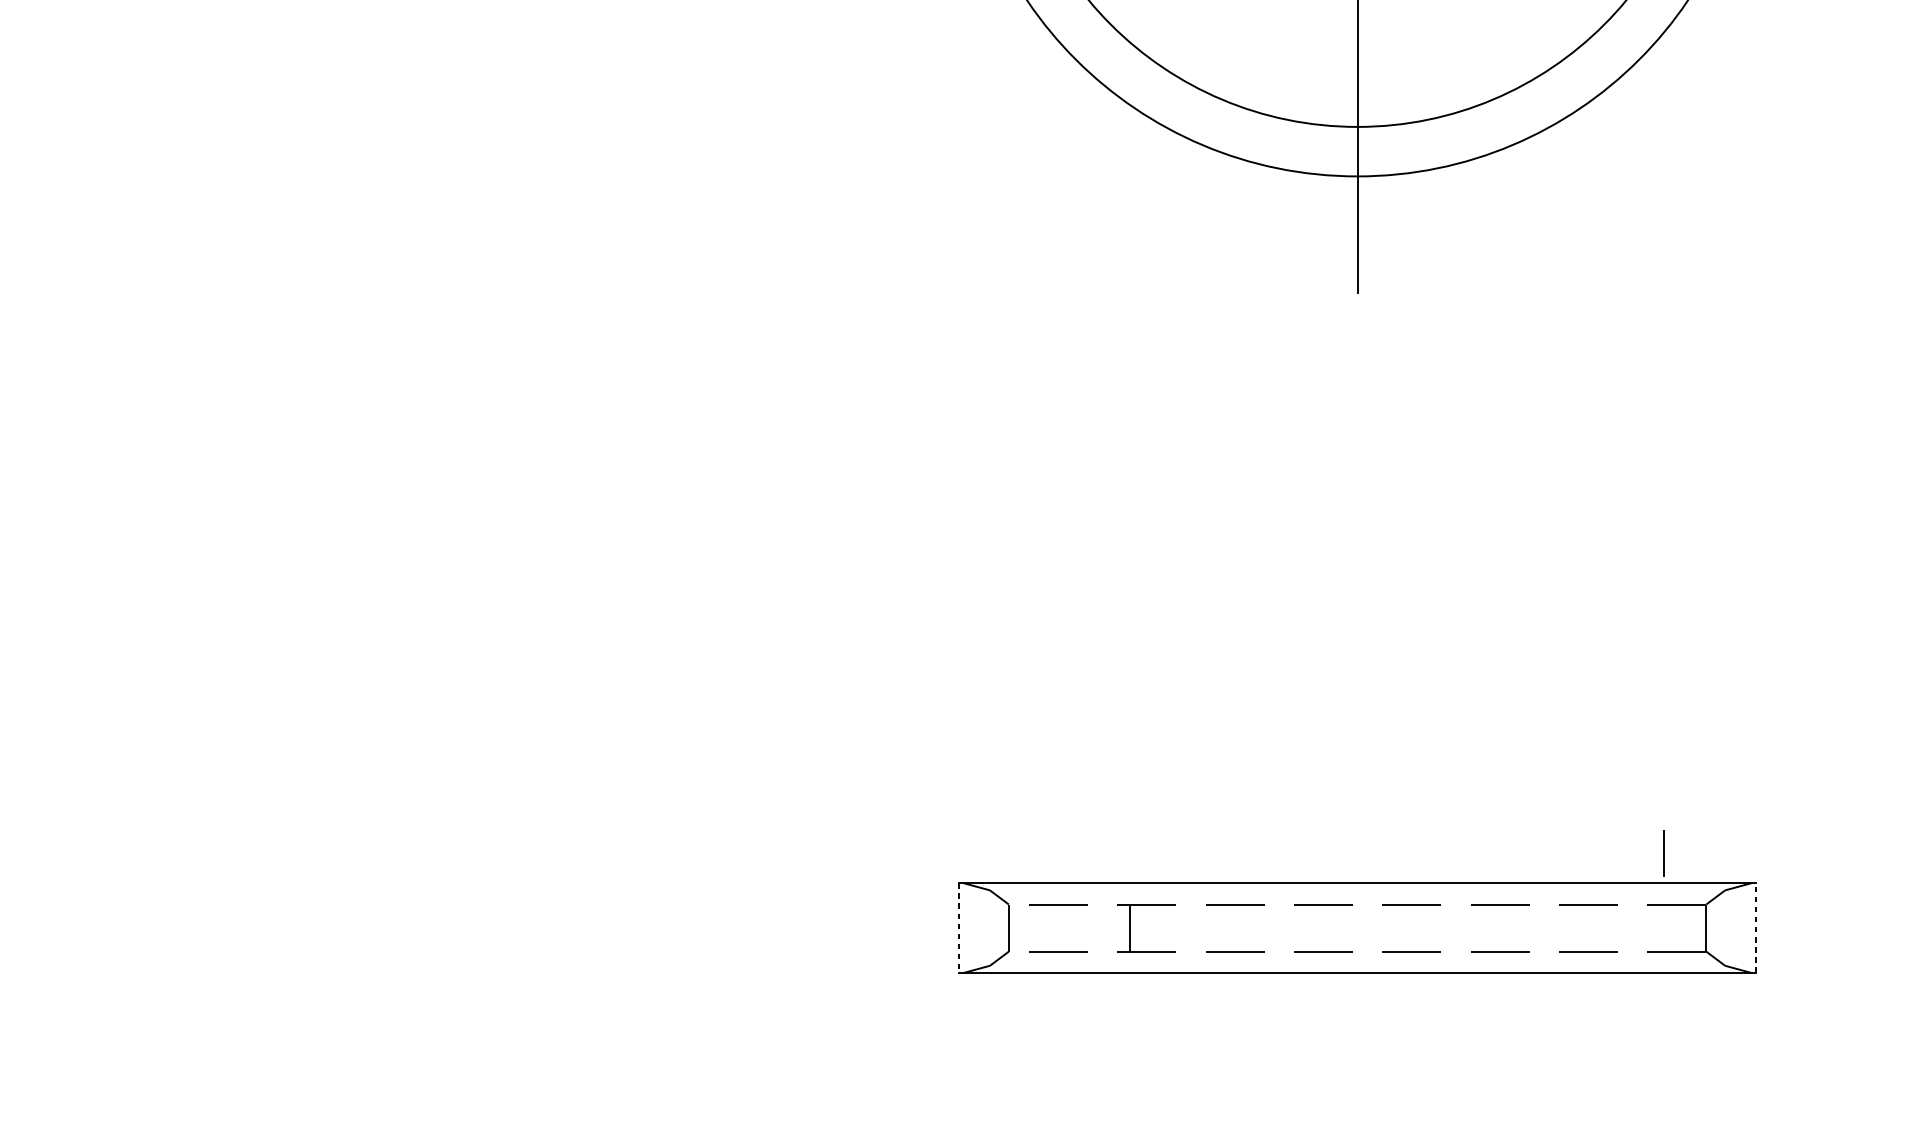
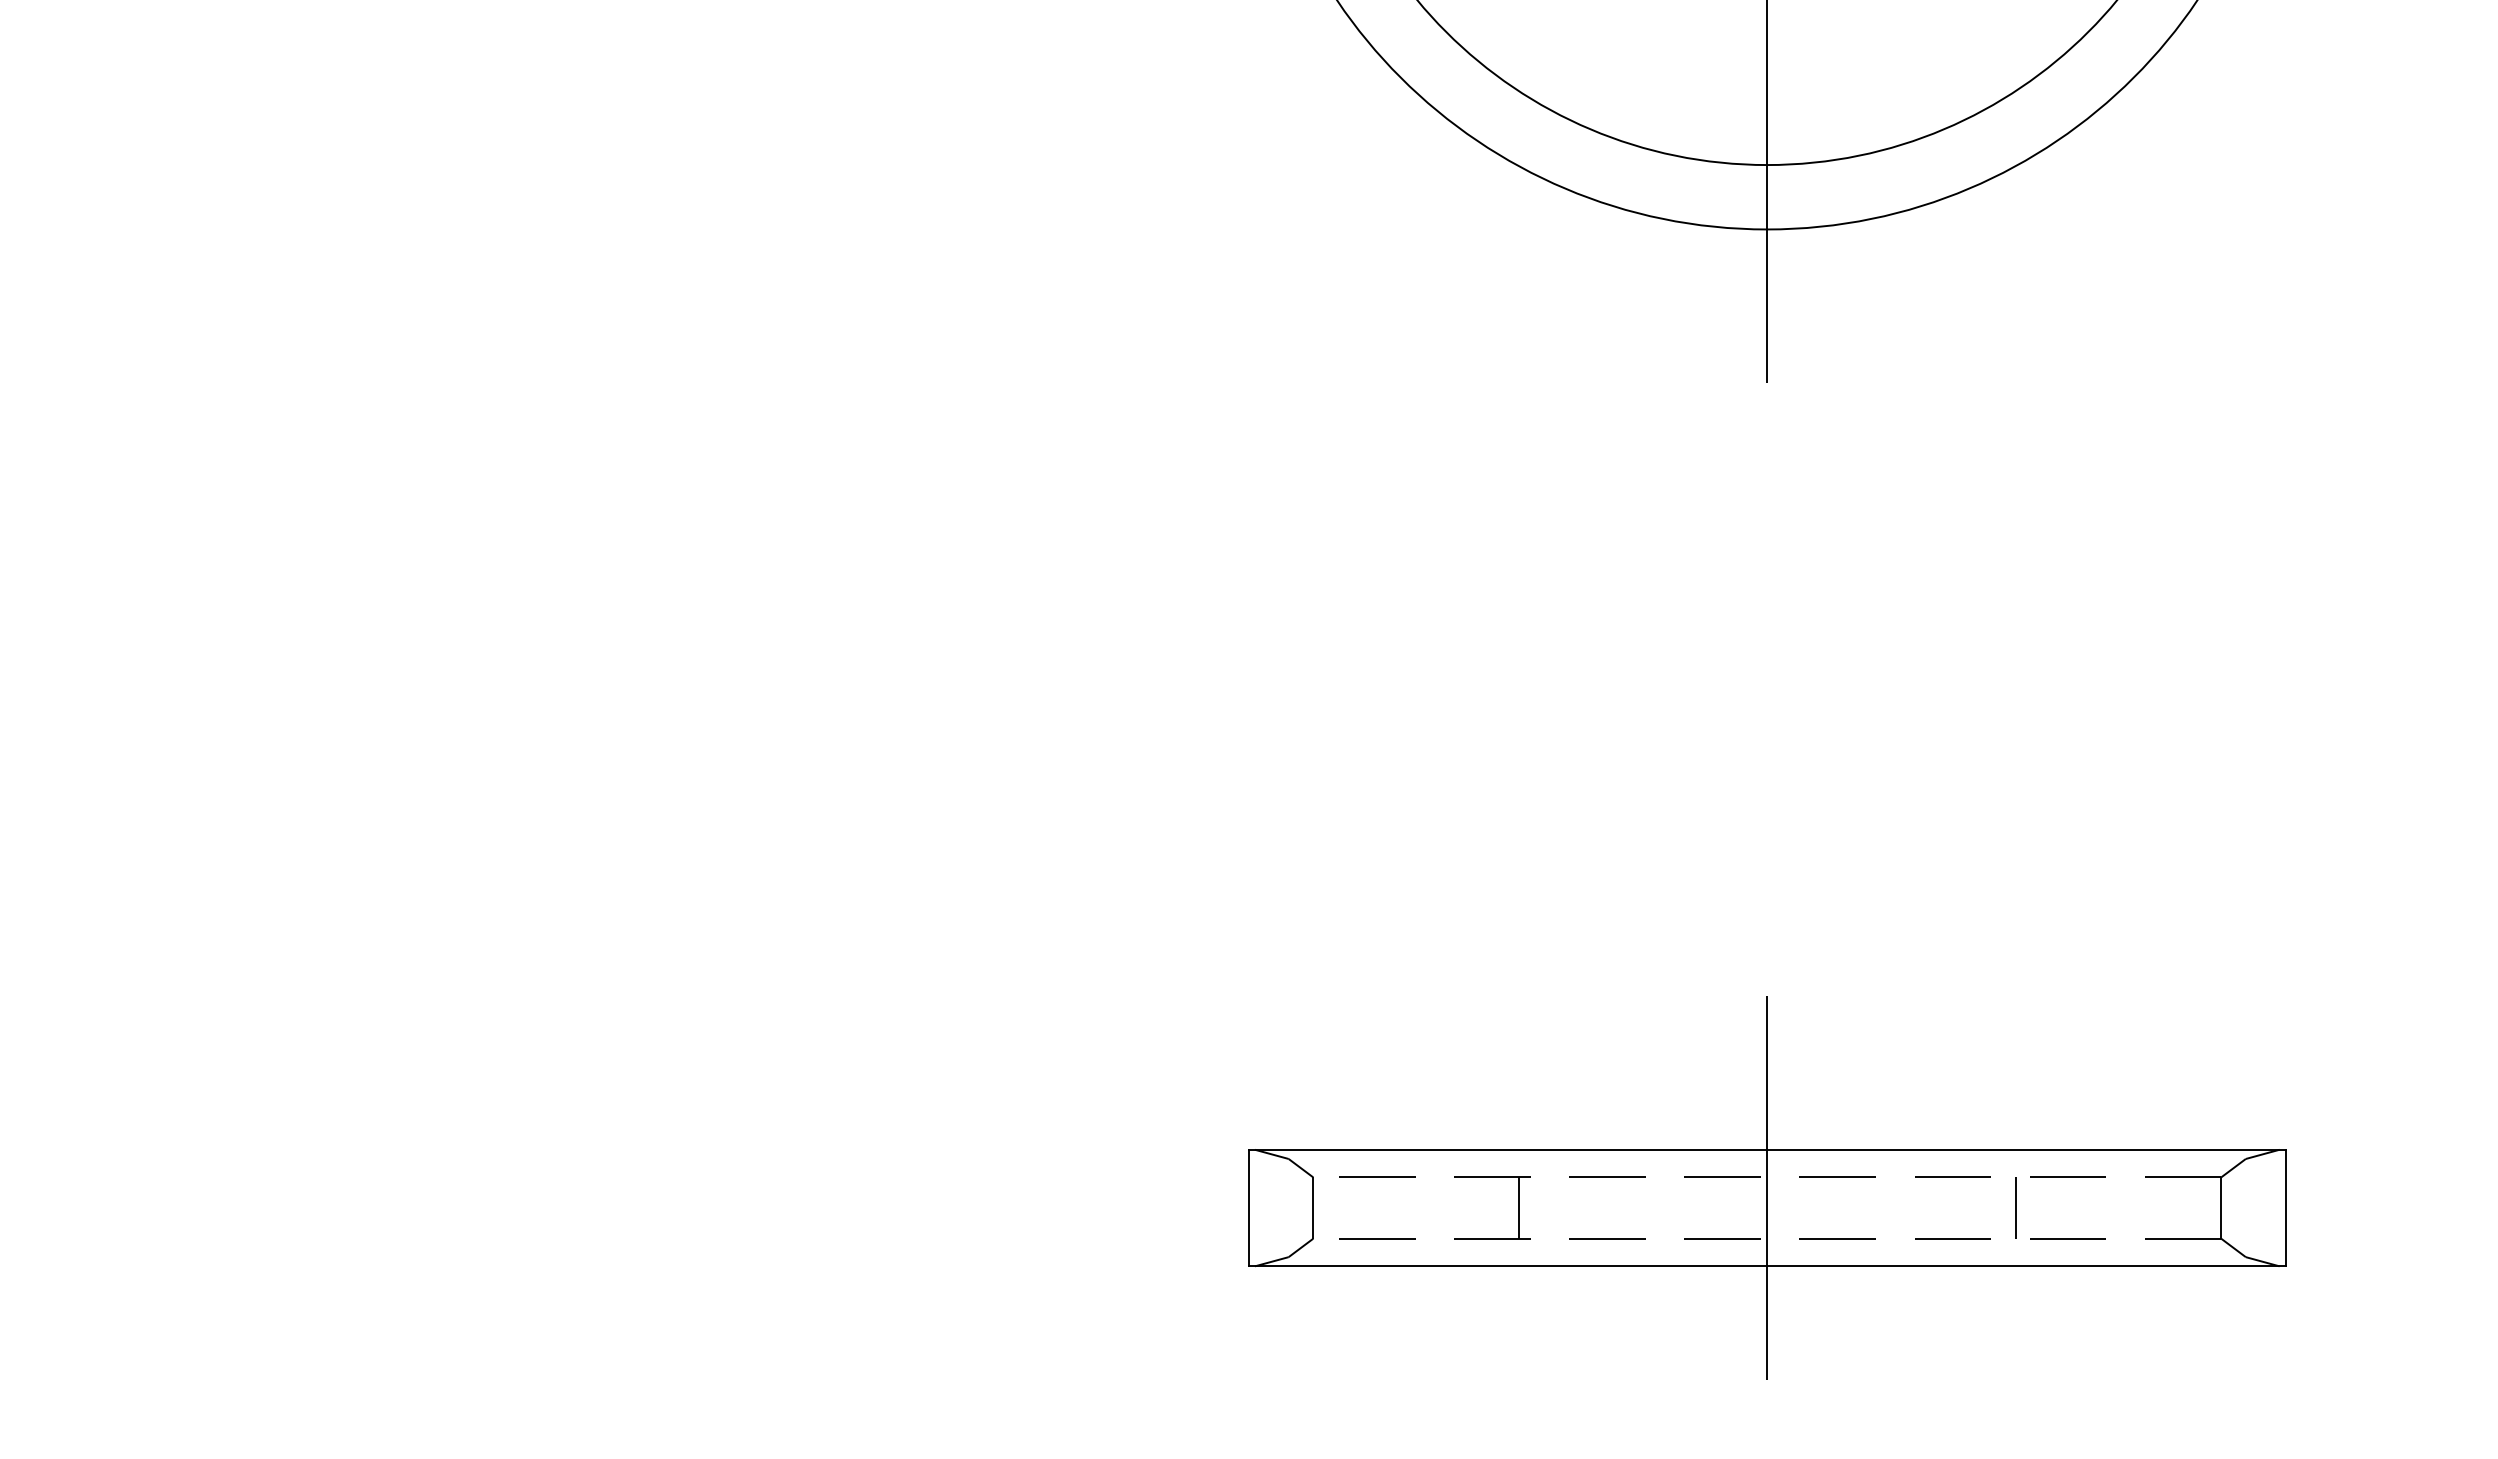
line: (1663, 853) -> (2015, 1207), moved
line: (1129, 927) -> (1518, 1207), moved
line: (1357, 927) -> (1767, 1207), added
line: (1755, 927) -> (2285, 1207), dashed -> solid
line: (959, 928) -> (1248, 1208), dashed -> solid

